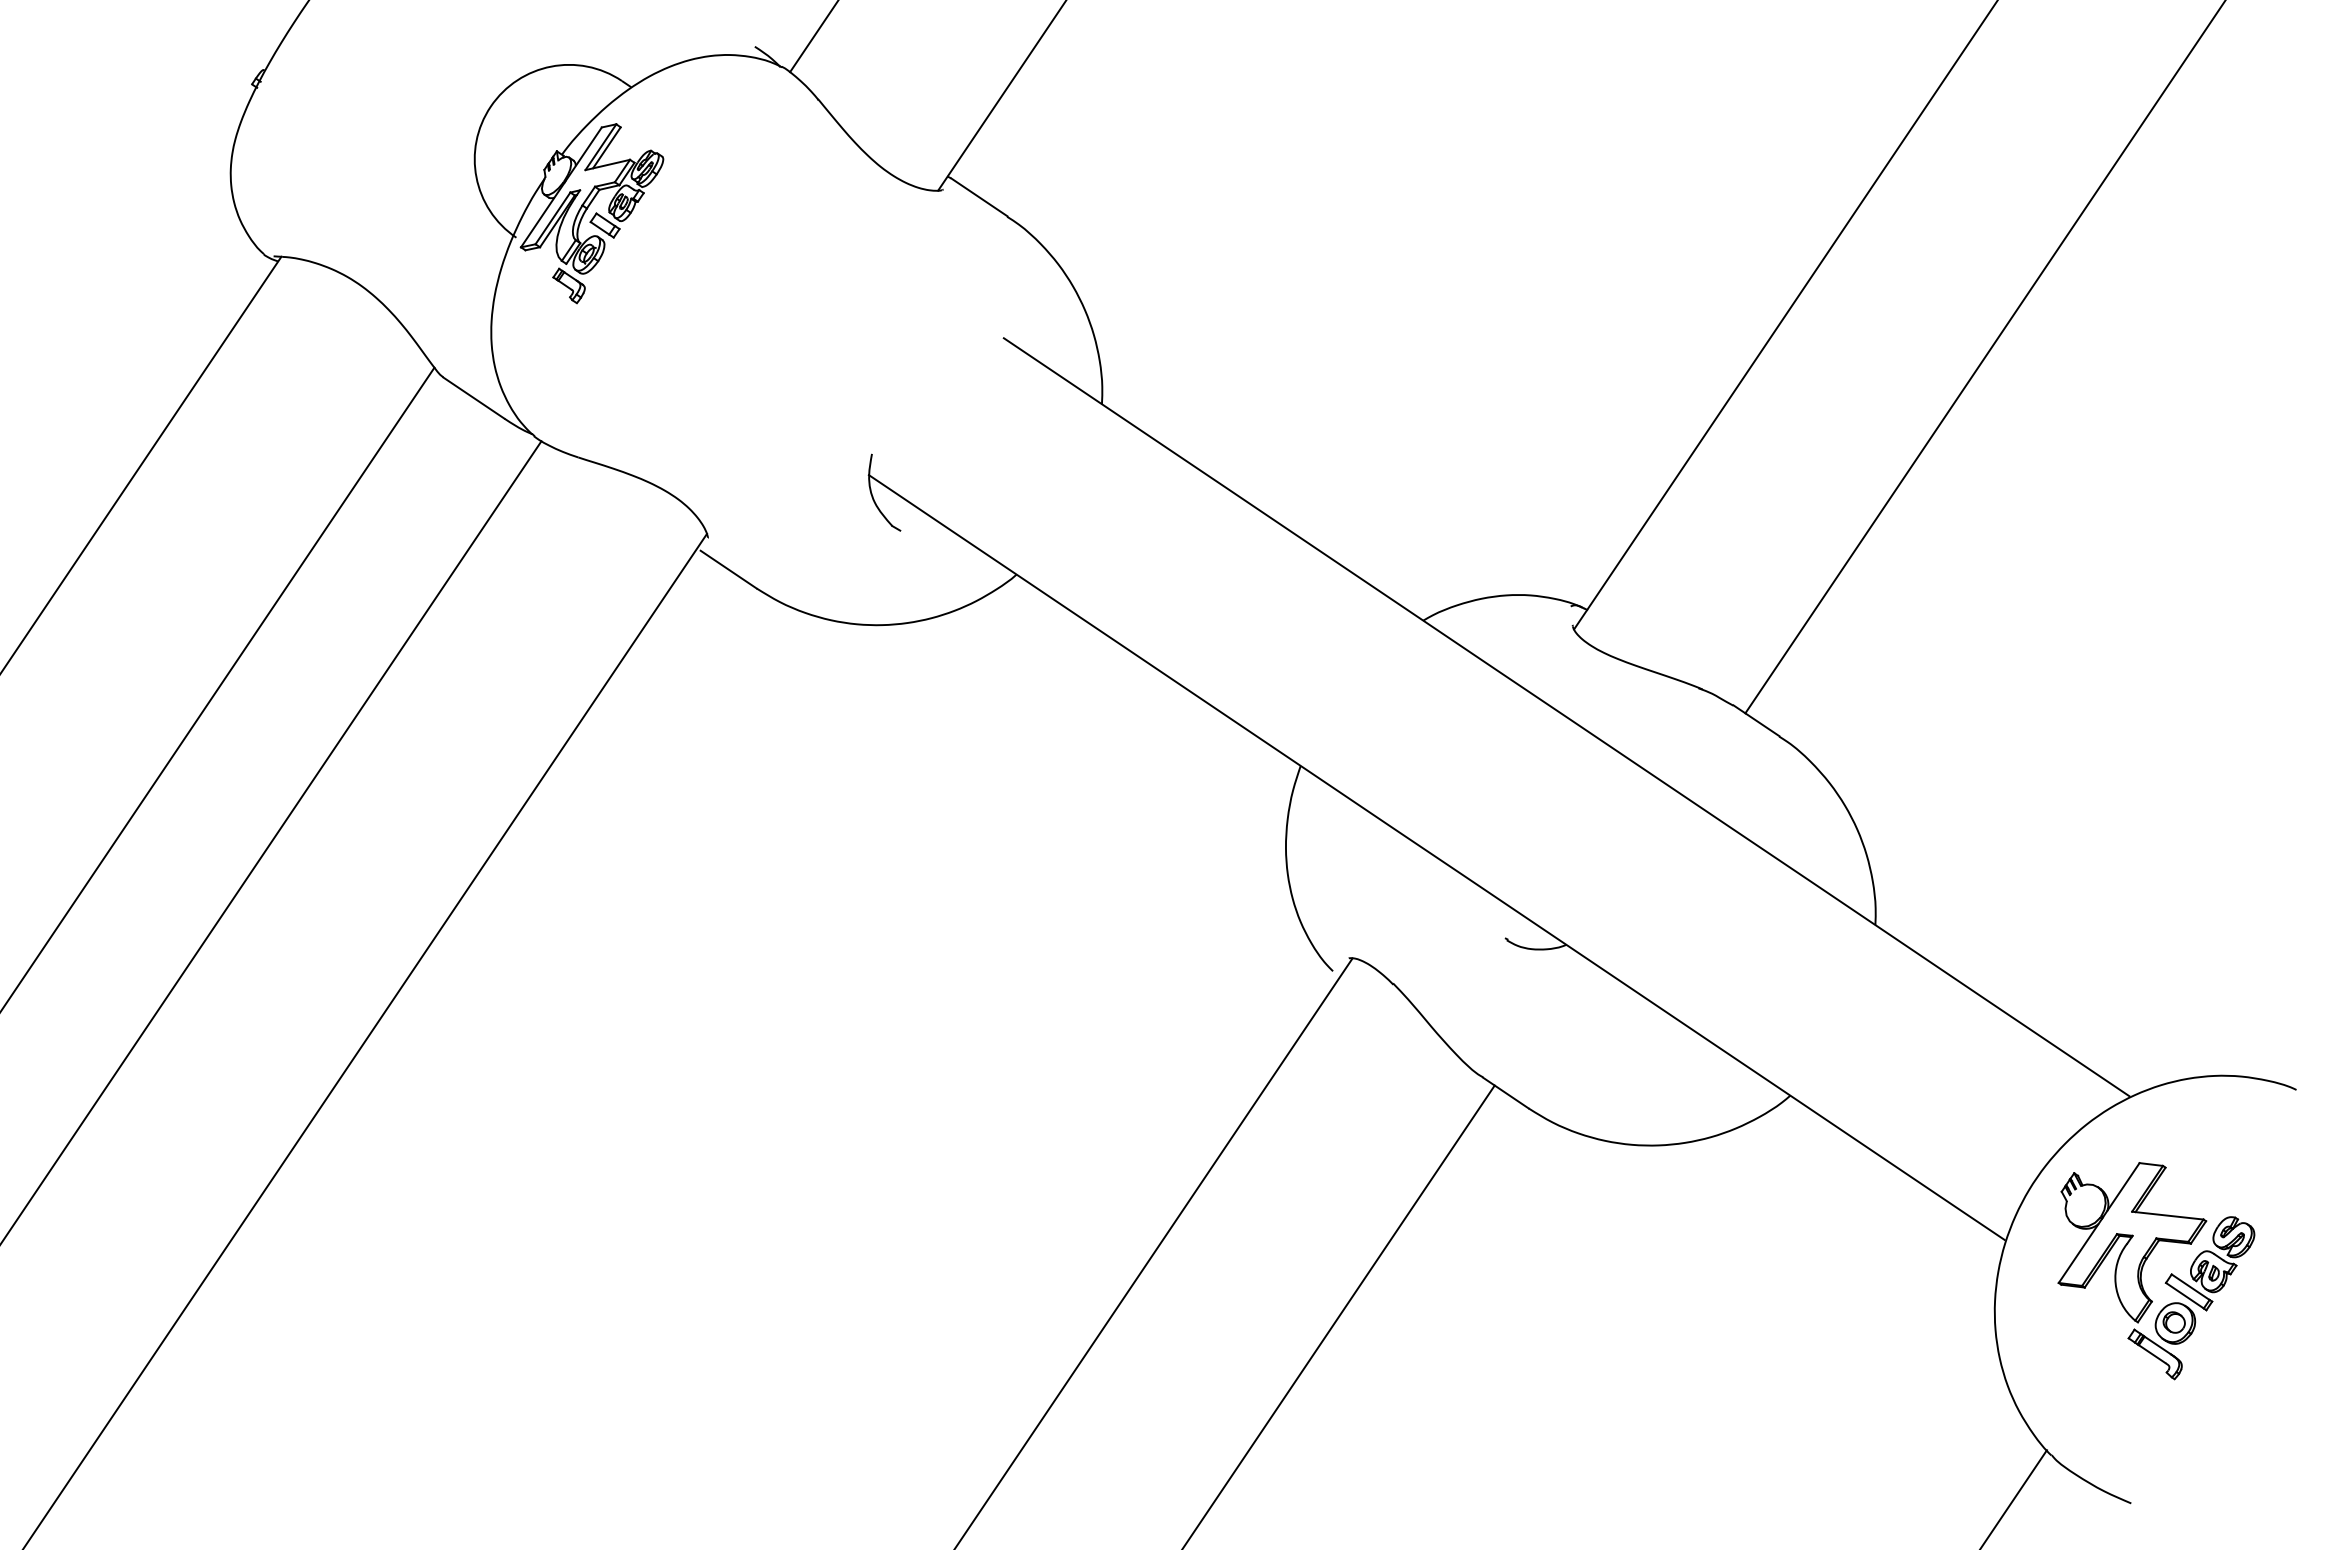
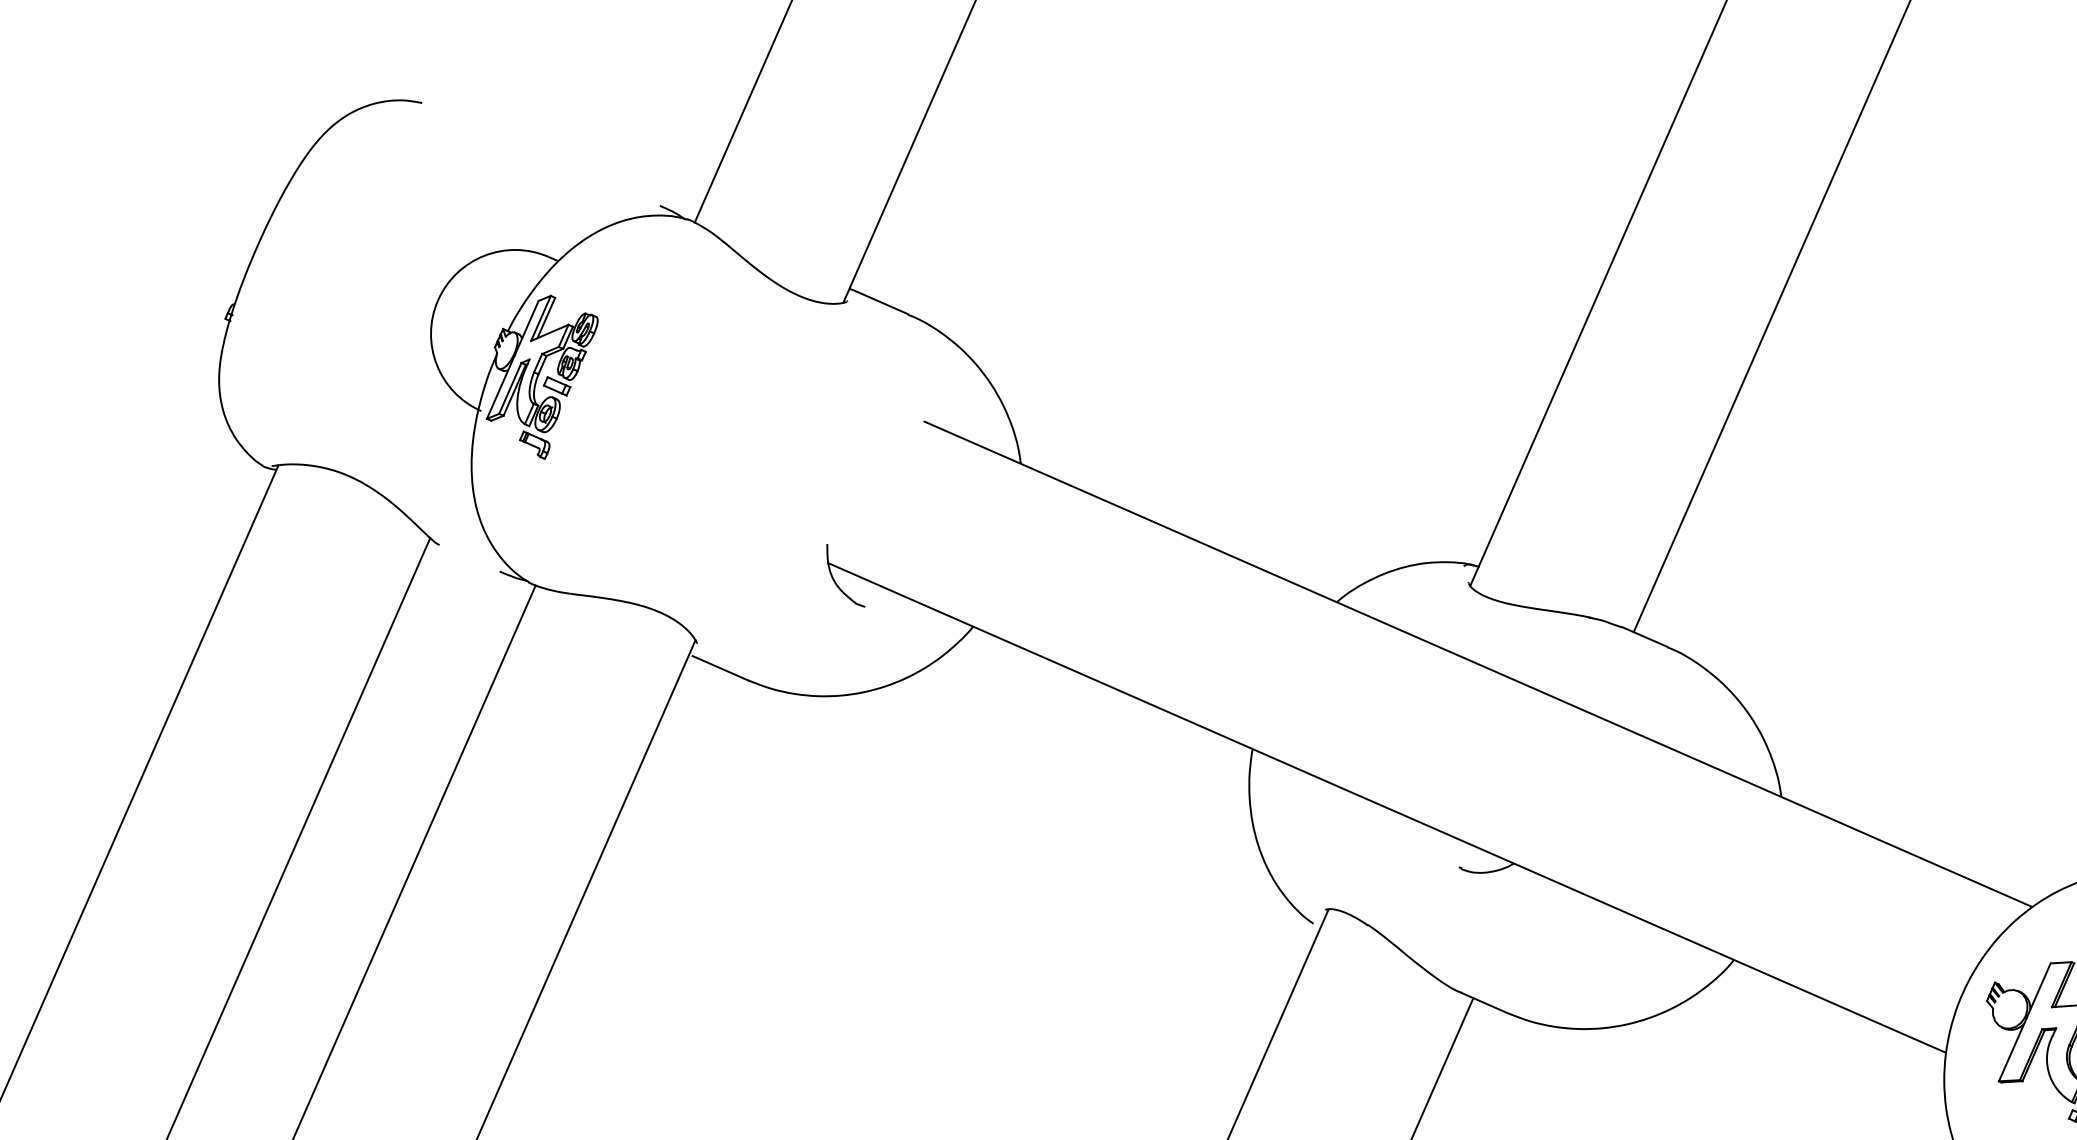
line: (473, 397) -> (469, 557), removed

